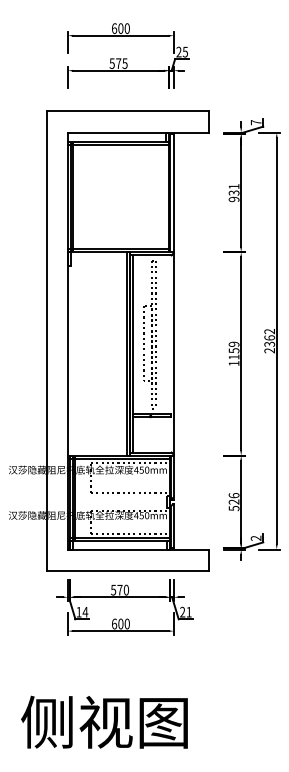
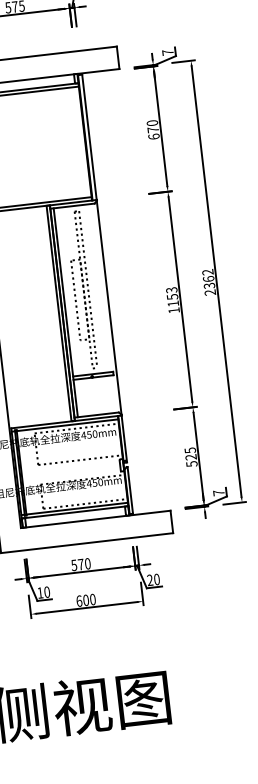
text: (233, 193) -> (152, 130), 931 -> 670
text: (234, 343) -> (172, 289), 1159 -> 1153
text: (233, 495) -> (189, 450), 526 -> 525
text: (255, 537) -> (218, 492), 2 -> 7
text: (85, 611) -> (47, 591), 14 -> 10
text: (188, 611) -> (156, 578), 21 -> 20

